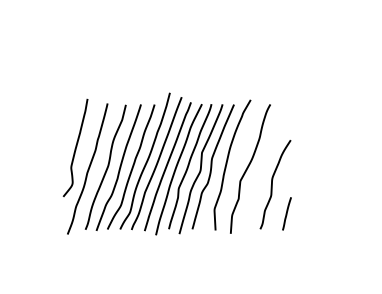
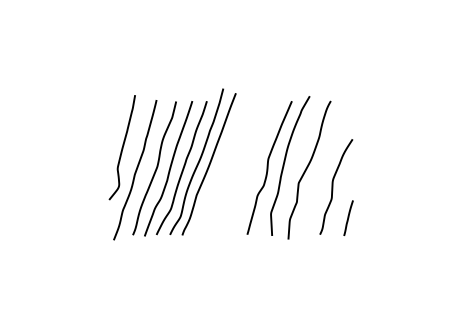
part: (183, 168) -> (237, 169), removed

